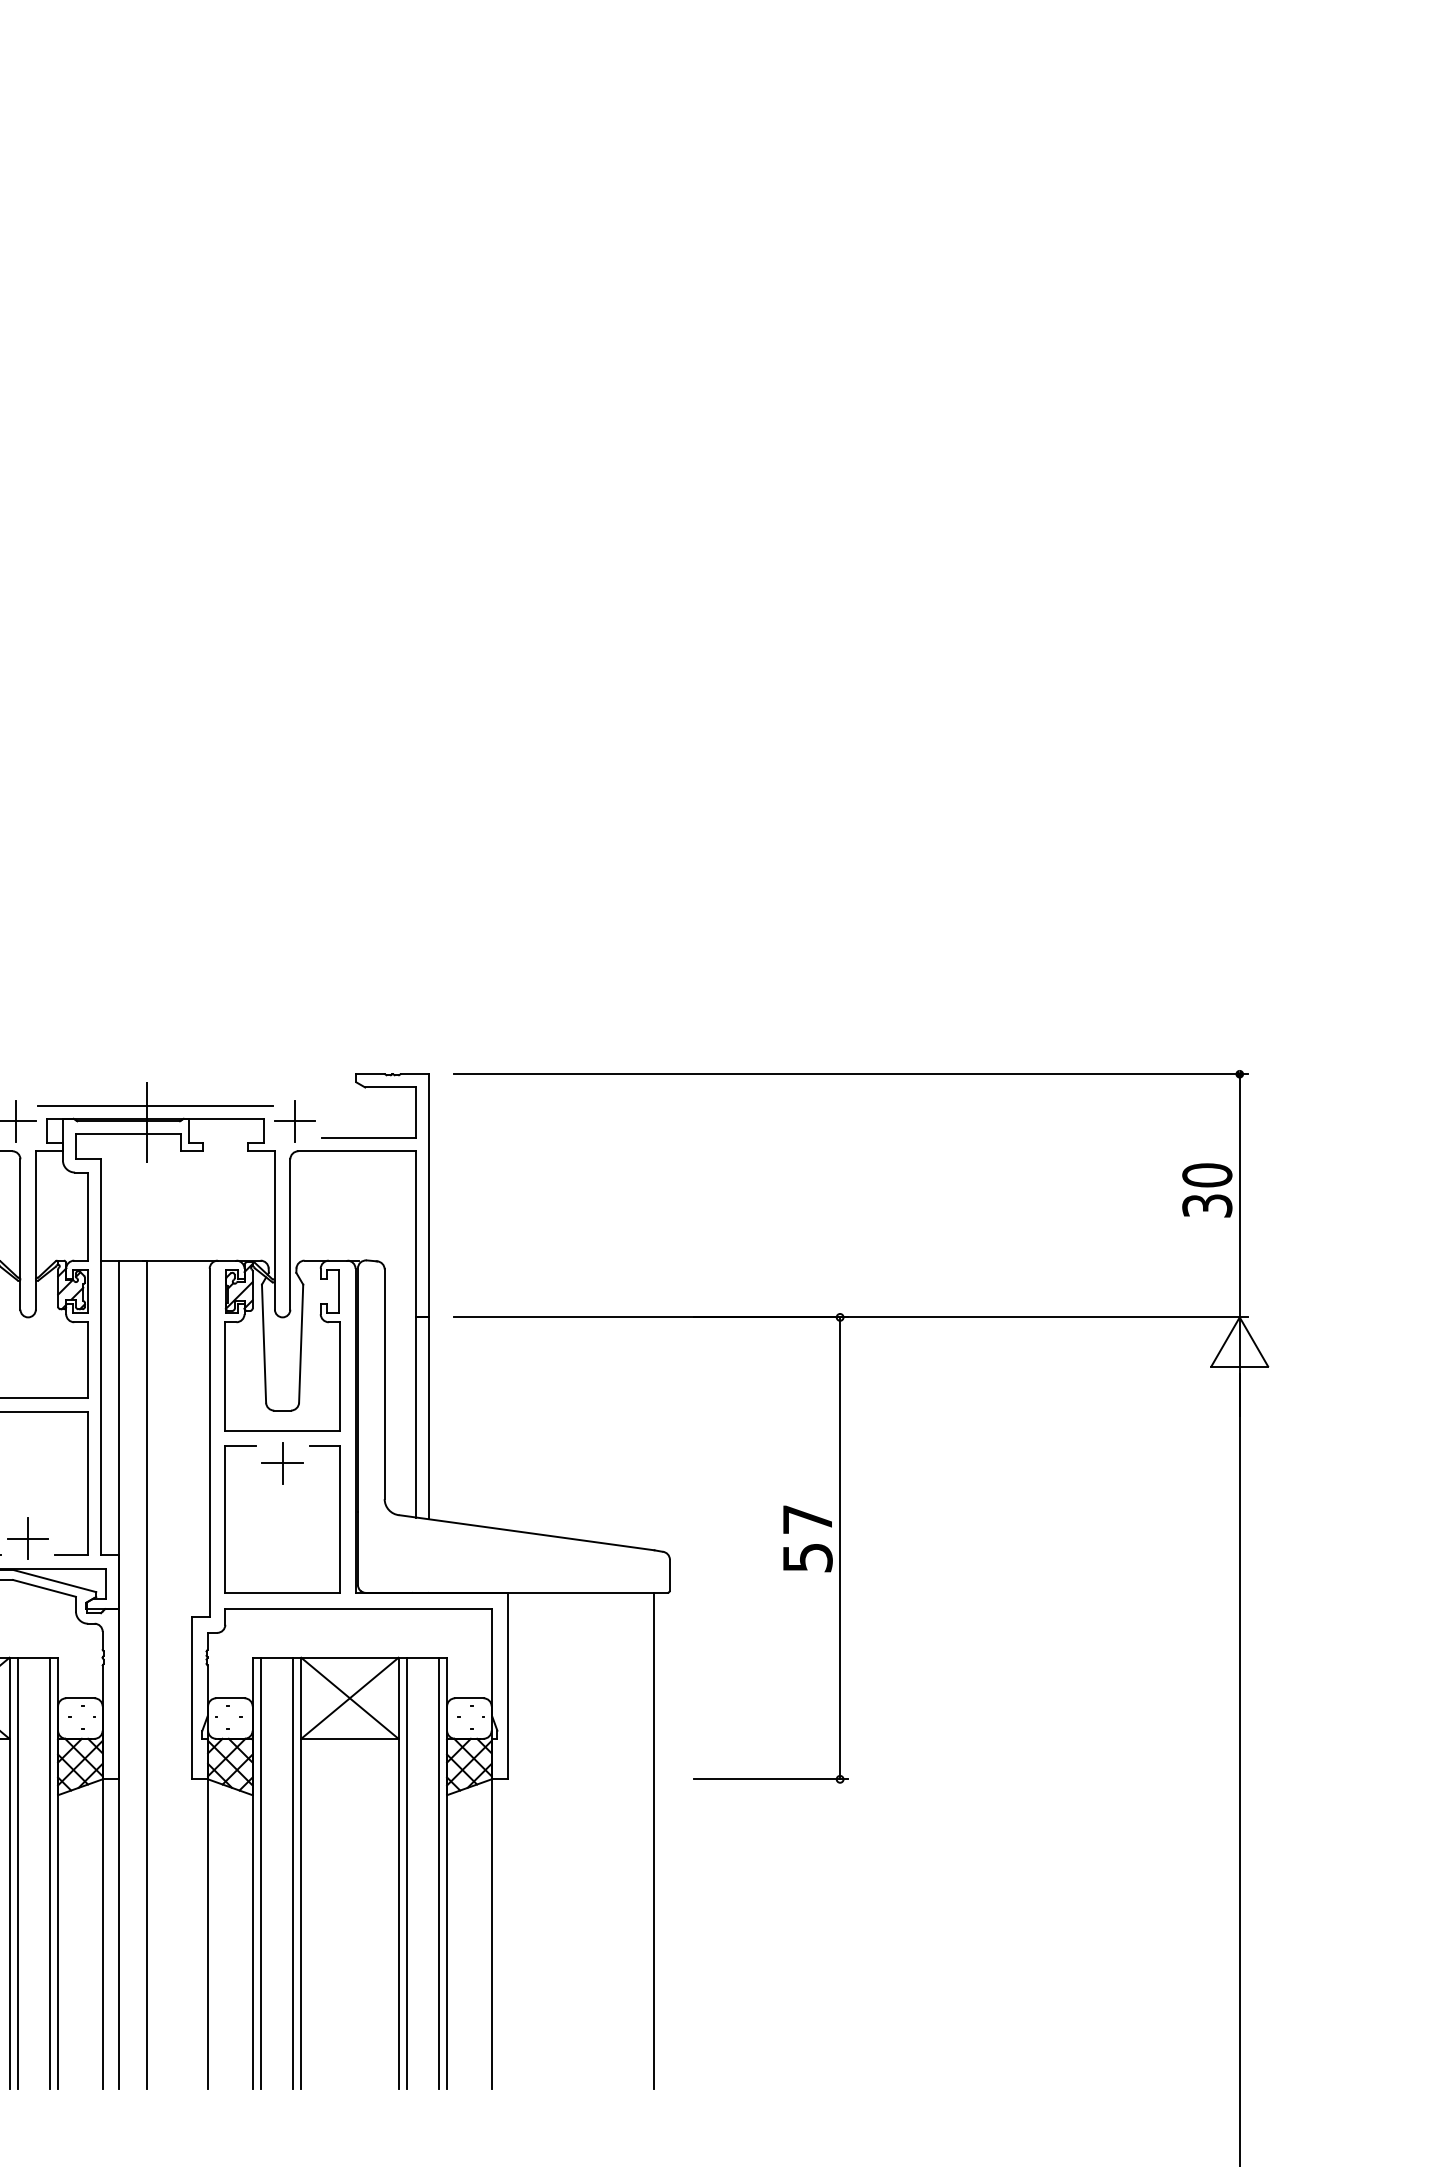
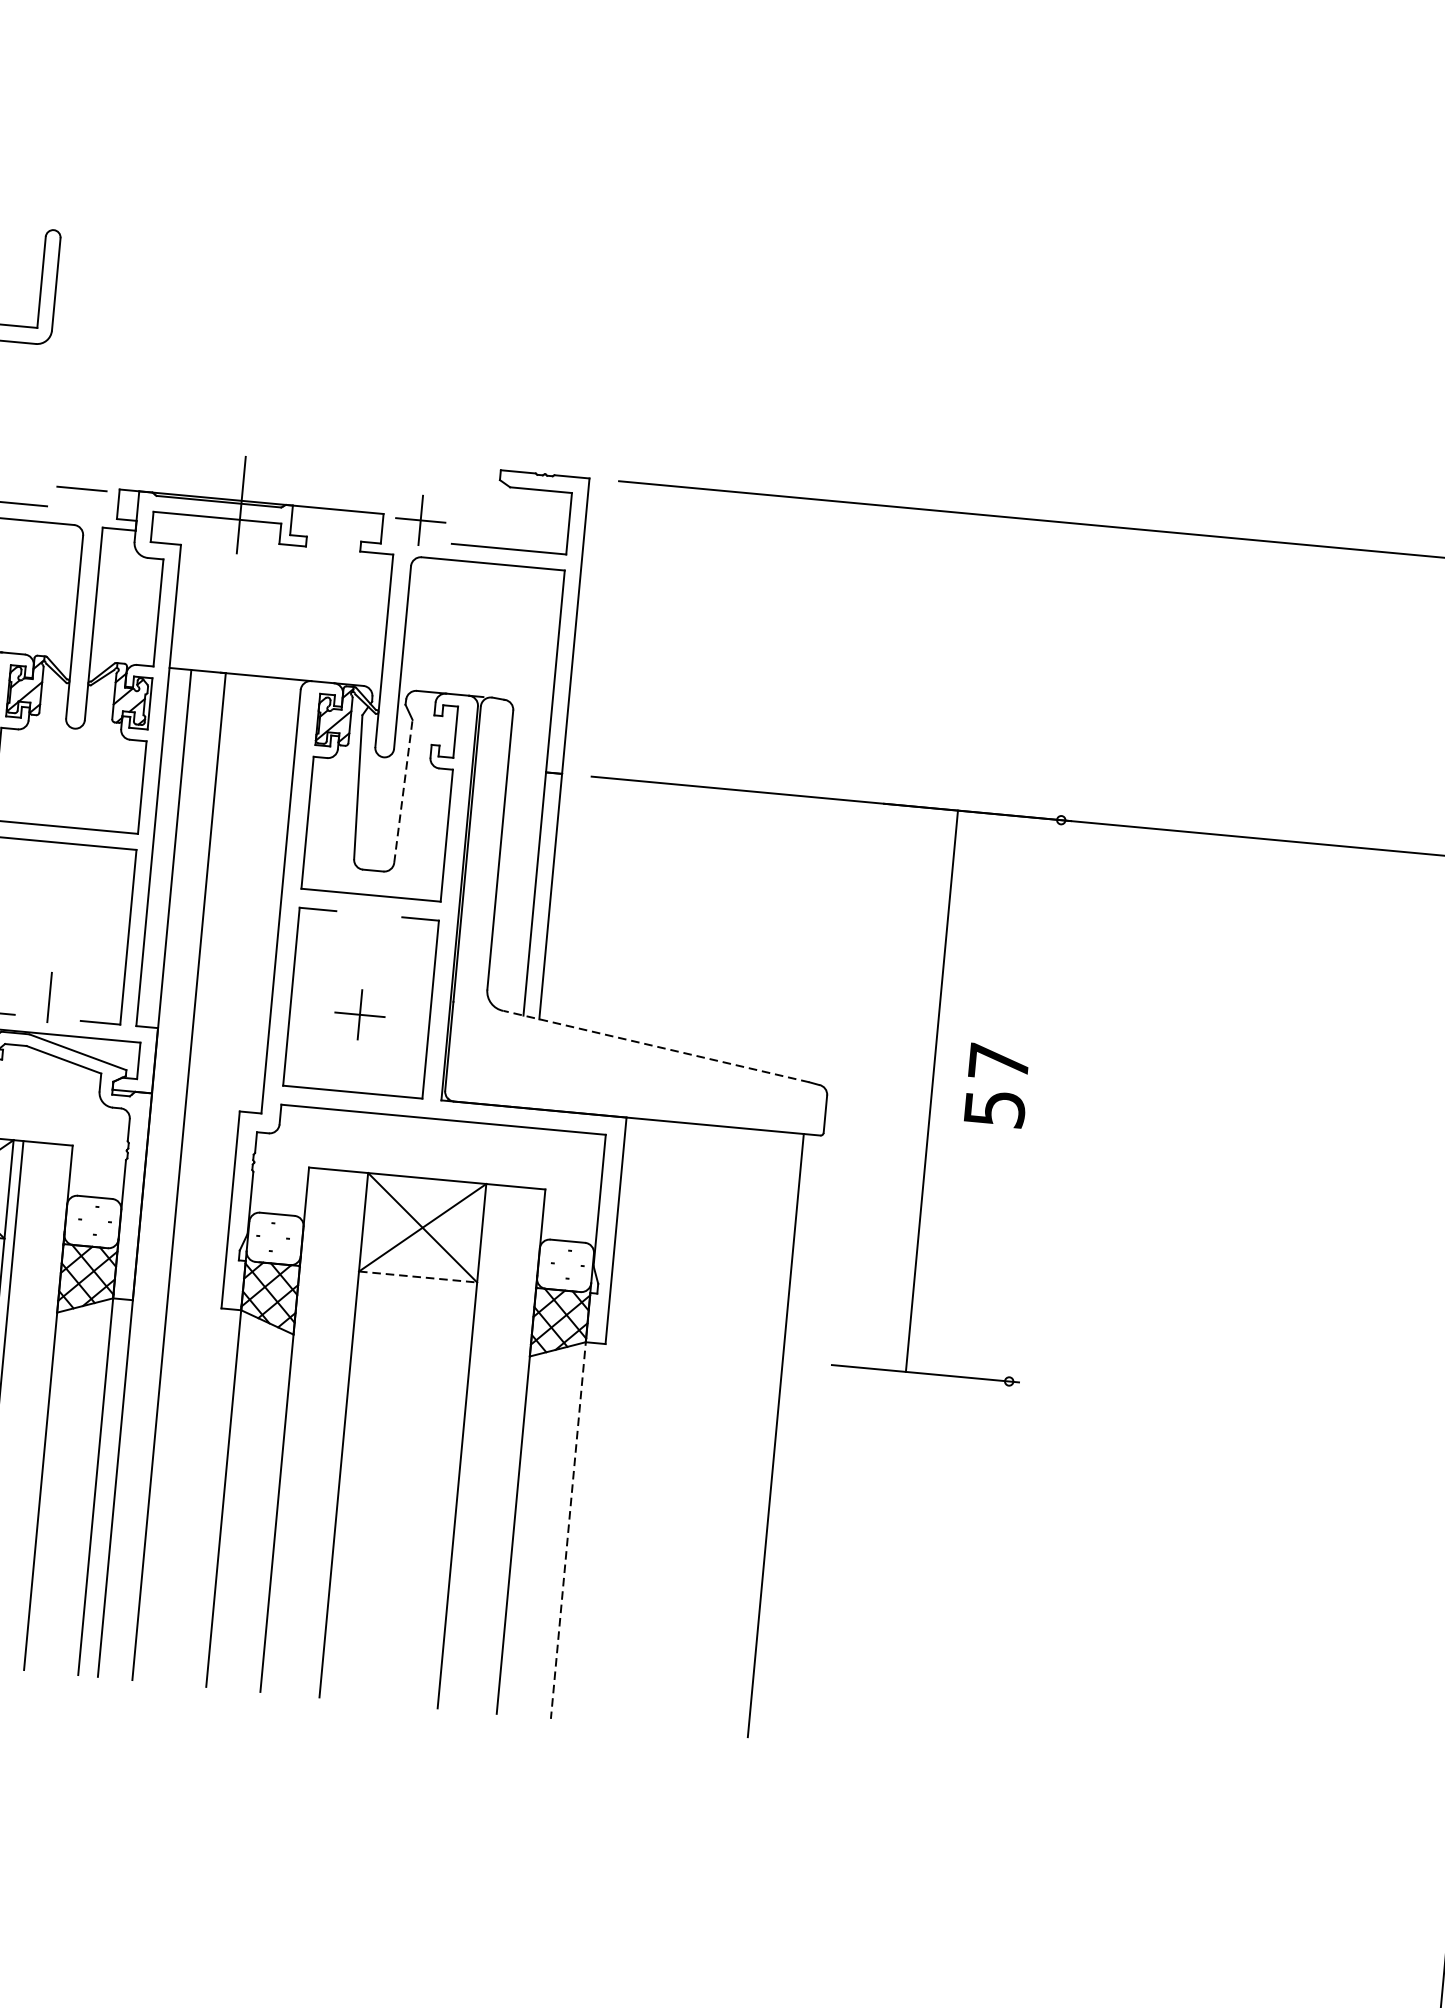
line: (154, 1105) -> (252, 485), removed
line: (16, 1121) -> (82, 489), removed
line: (301, 1343) -> (403, 791), solid -> dashed
part: (282, 1463) -> (359, 1015), moved
line: (526, 1532) -> (655, 1046), solid -> dashed
line: (27, 1538) -> (48, 997), removed
line: (840, 1548) -> (932, 1091), moved
line: (349, 1738) -> (417, 1276), solid -> dashed
line: (50, 1873) -> (39, 1406), removed
line: (260, 1873) -> (294, 1430), removed
line: (293, 1873) -> (334, 1434), removed
line: (406, 1873) -> (471, 1447), removed
line: (439, 1873) -> (511, 1450), removed
line: (491, 1932) -> (568, 1528), solid -> dashed

